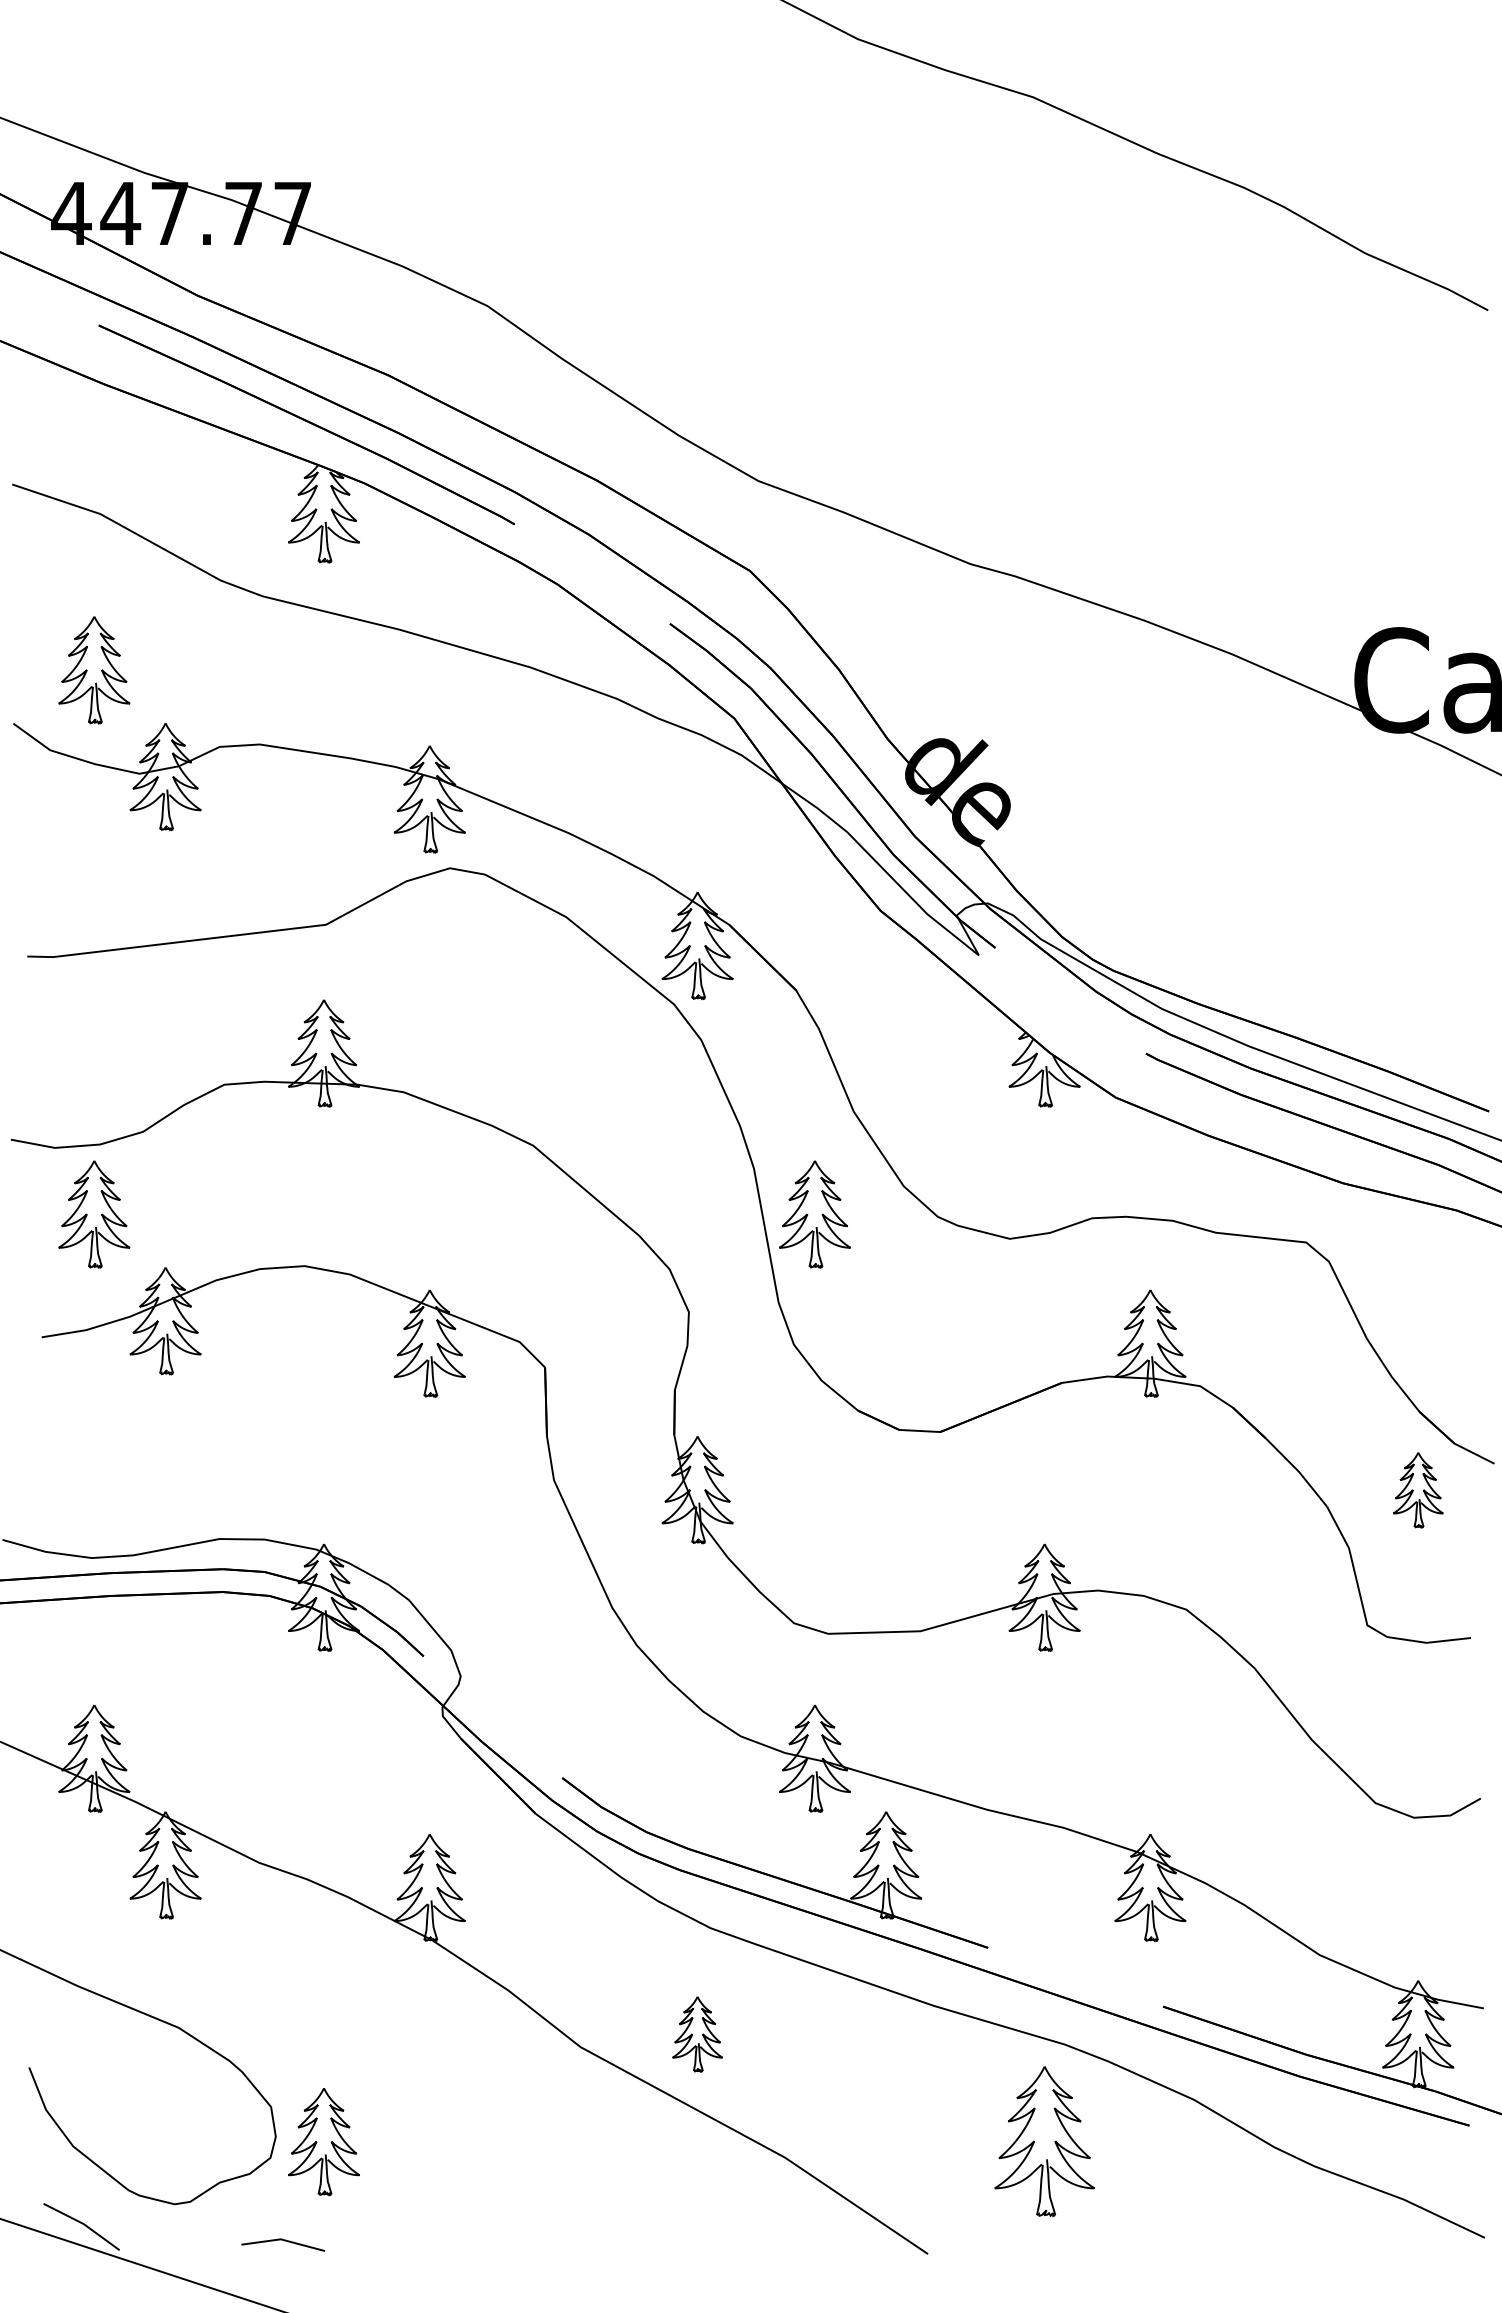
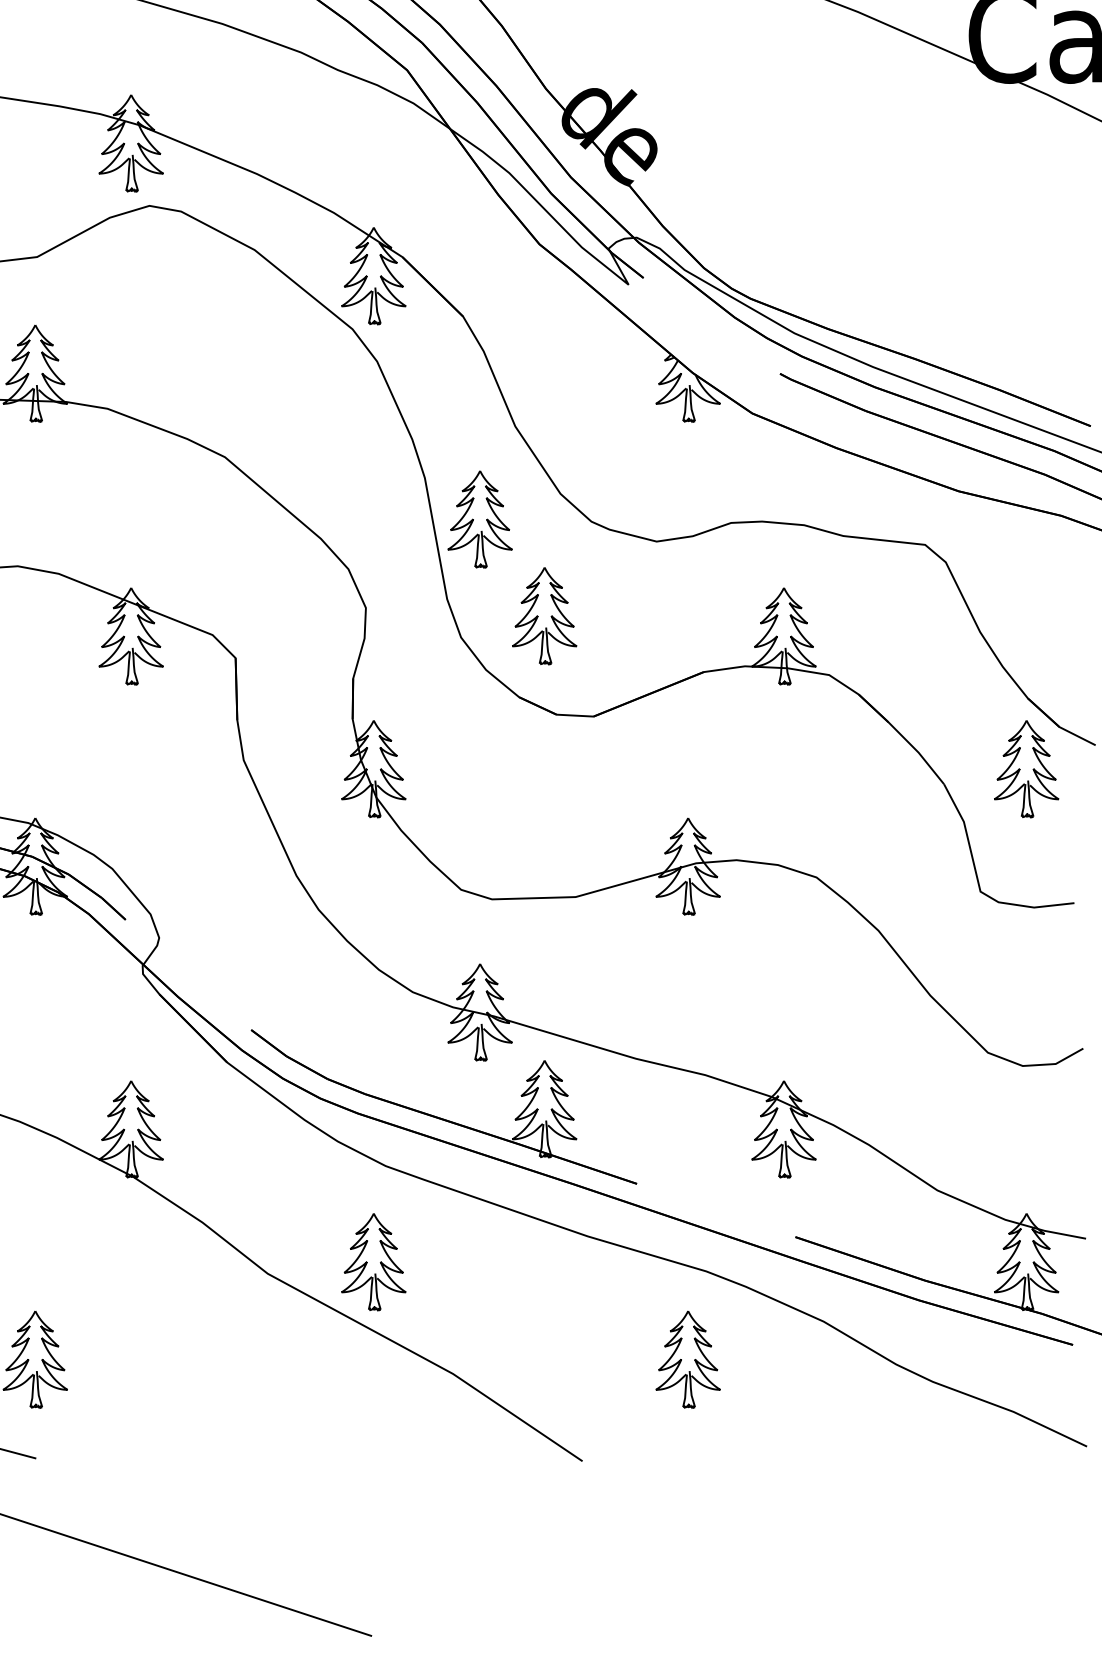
part: (886, 1321) -> (544, 616), added
part: (1418, 1490) -> (1026, 769), size x1.43
part: (697, 2034) -> (373, 1262), size x1.43
part: (1044, 2142) -> (688, 1360), size x0.71

